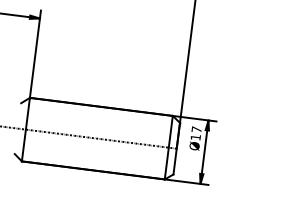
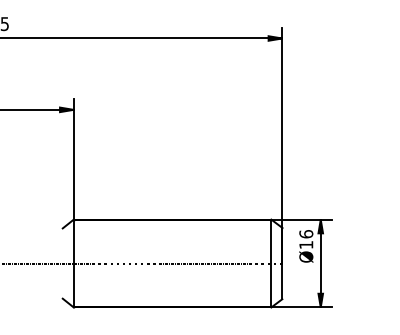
text: (196, 129) -> (306, 234), Ø17 -> Ø16

